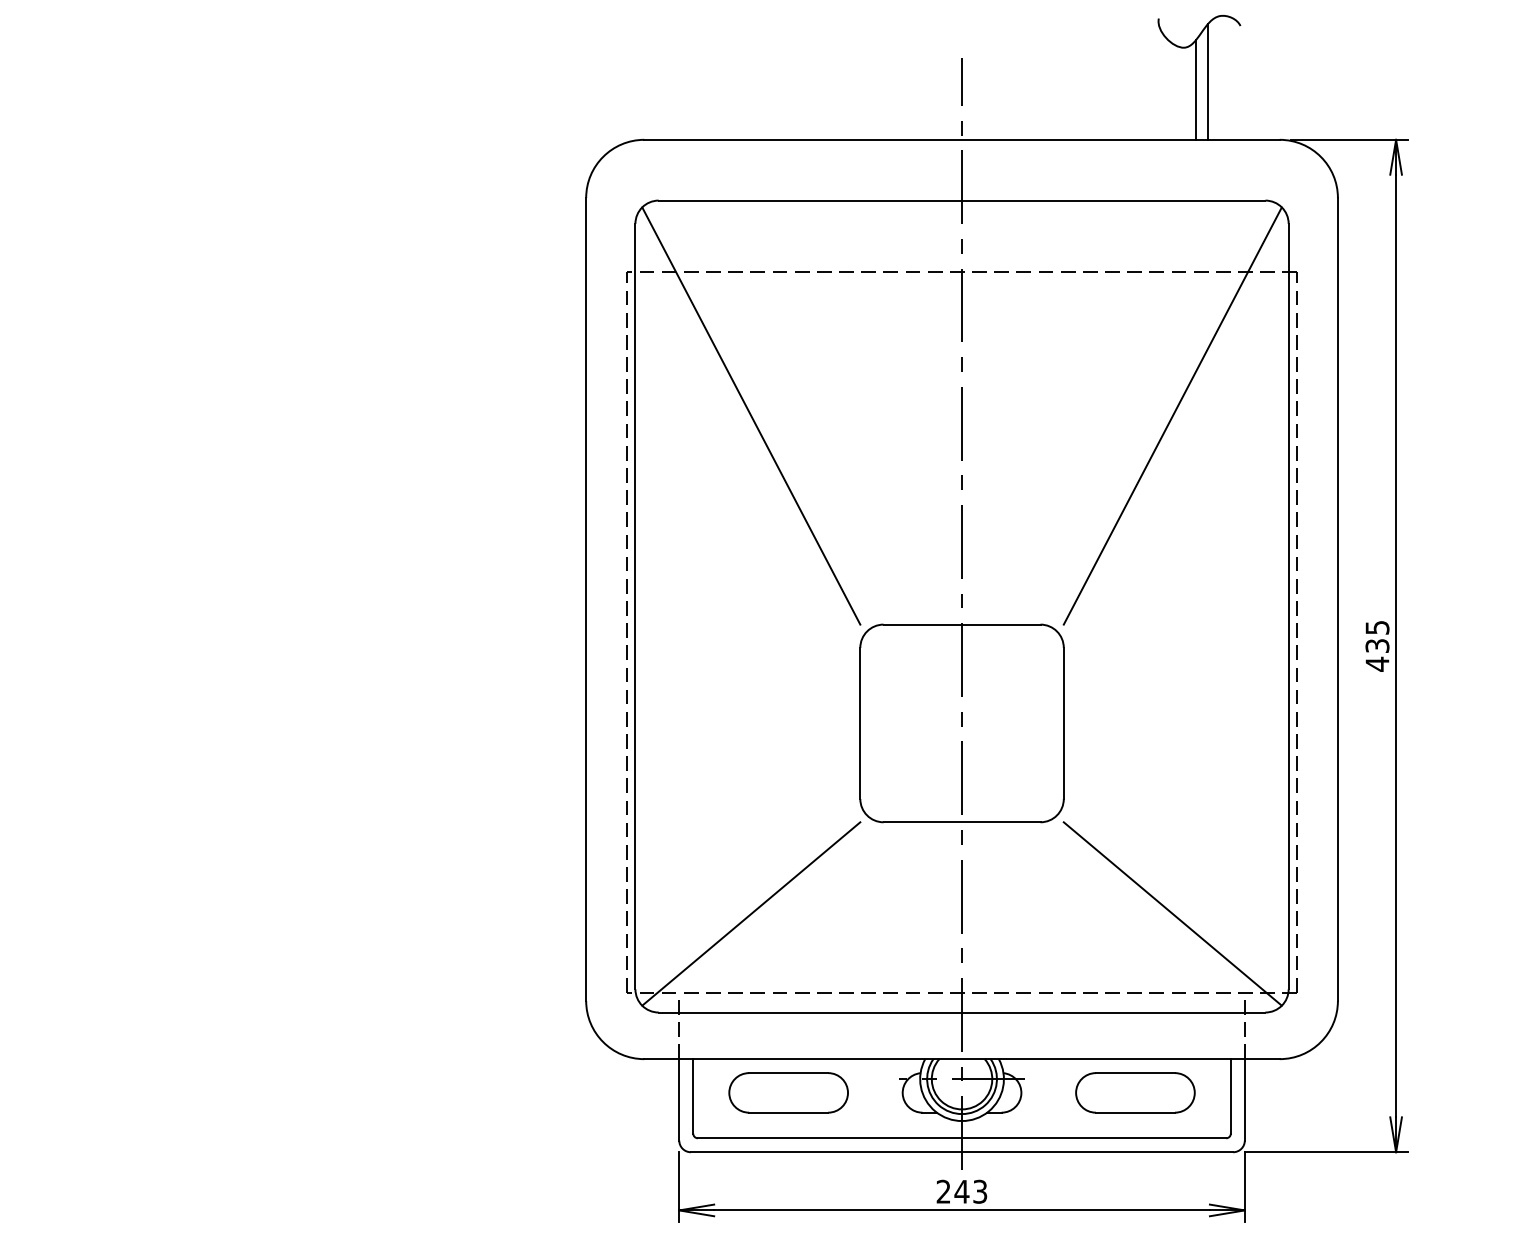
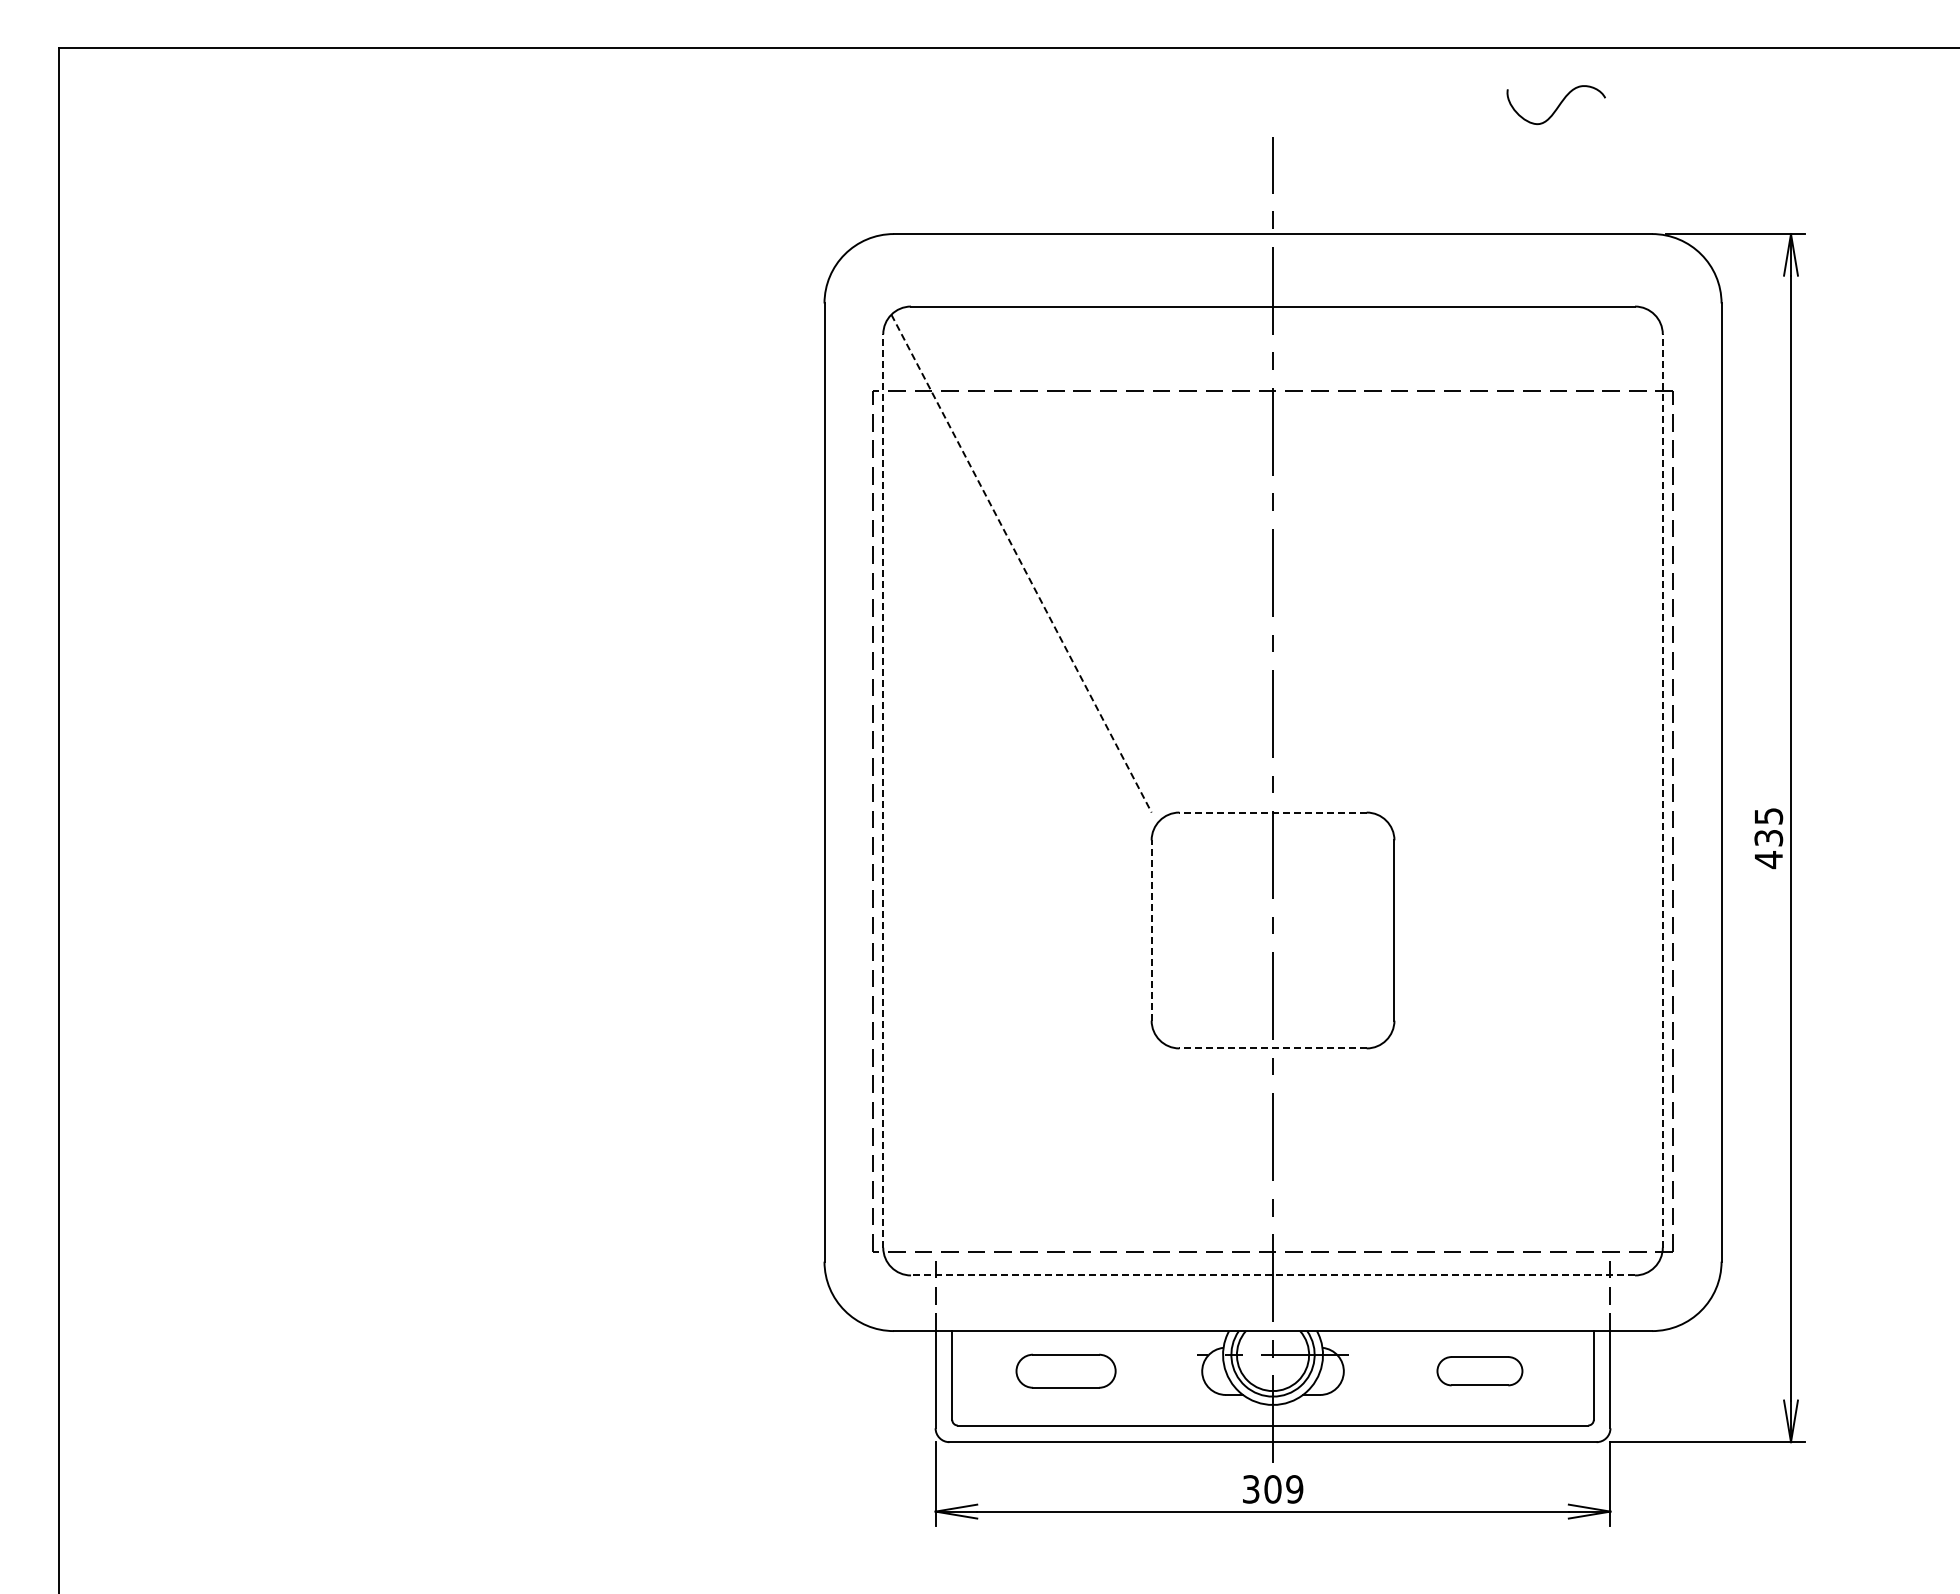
line: (1207, 82) -> (1566, 165), removed
line: (1196, 89) -> (1552, 174), removed
line: (751, 415) -> (1021, 563), solid -> dashed
line: (1172, 415) -> (1524, 563), removed
line: (635, 606) -> (883, 791), solid -> dashed
line: (1288, 606) -> (1662, 791), solid -> dashed
line: (962, 624) -> (1273, 812), solid -> dashed
line: (860, 723) -> (1151, 930), solid -> dashed
line: (962, 822) -> (1273, 1048), solid -> dashed
line: (751, 913) -> (1021, 1157), removed
line: (1172, 913) -> (1524, 1157), removed
line: (962, 1012) -> (1273, 1275), solid -> dashed
part: (788, 1092) -> (1065, 1370), size x0.7
part: (1135, 1092) -> (1479, 1370), size x0.6
text: (961, 1191) -> (1272, 1489), 243 -> 309

